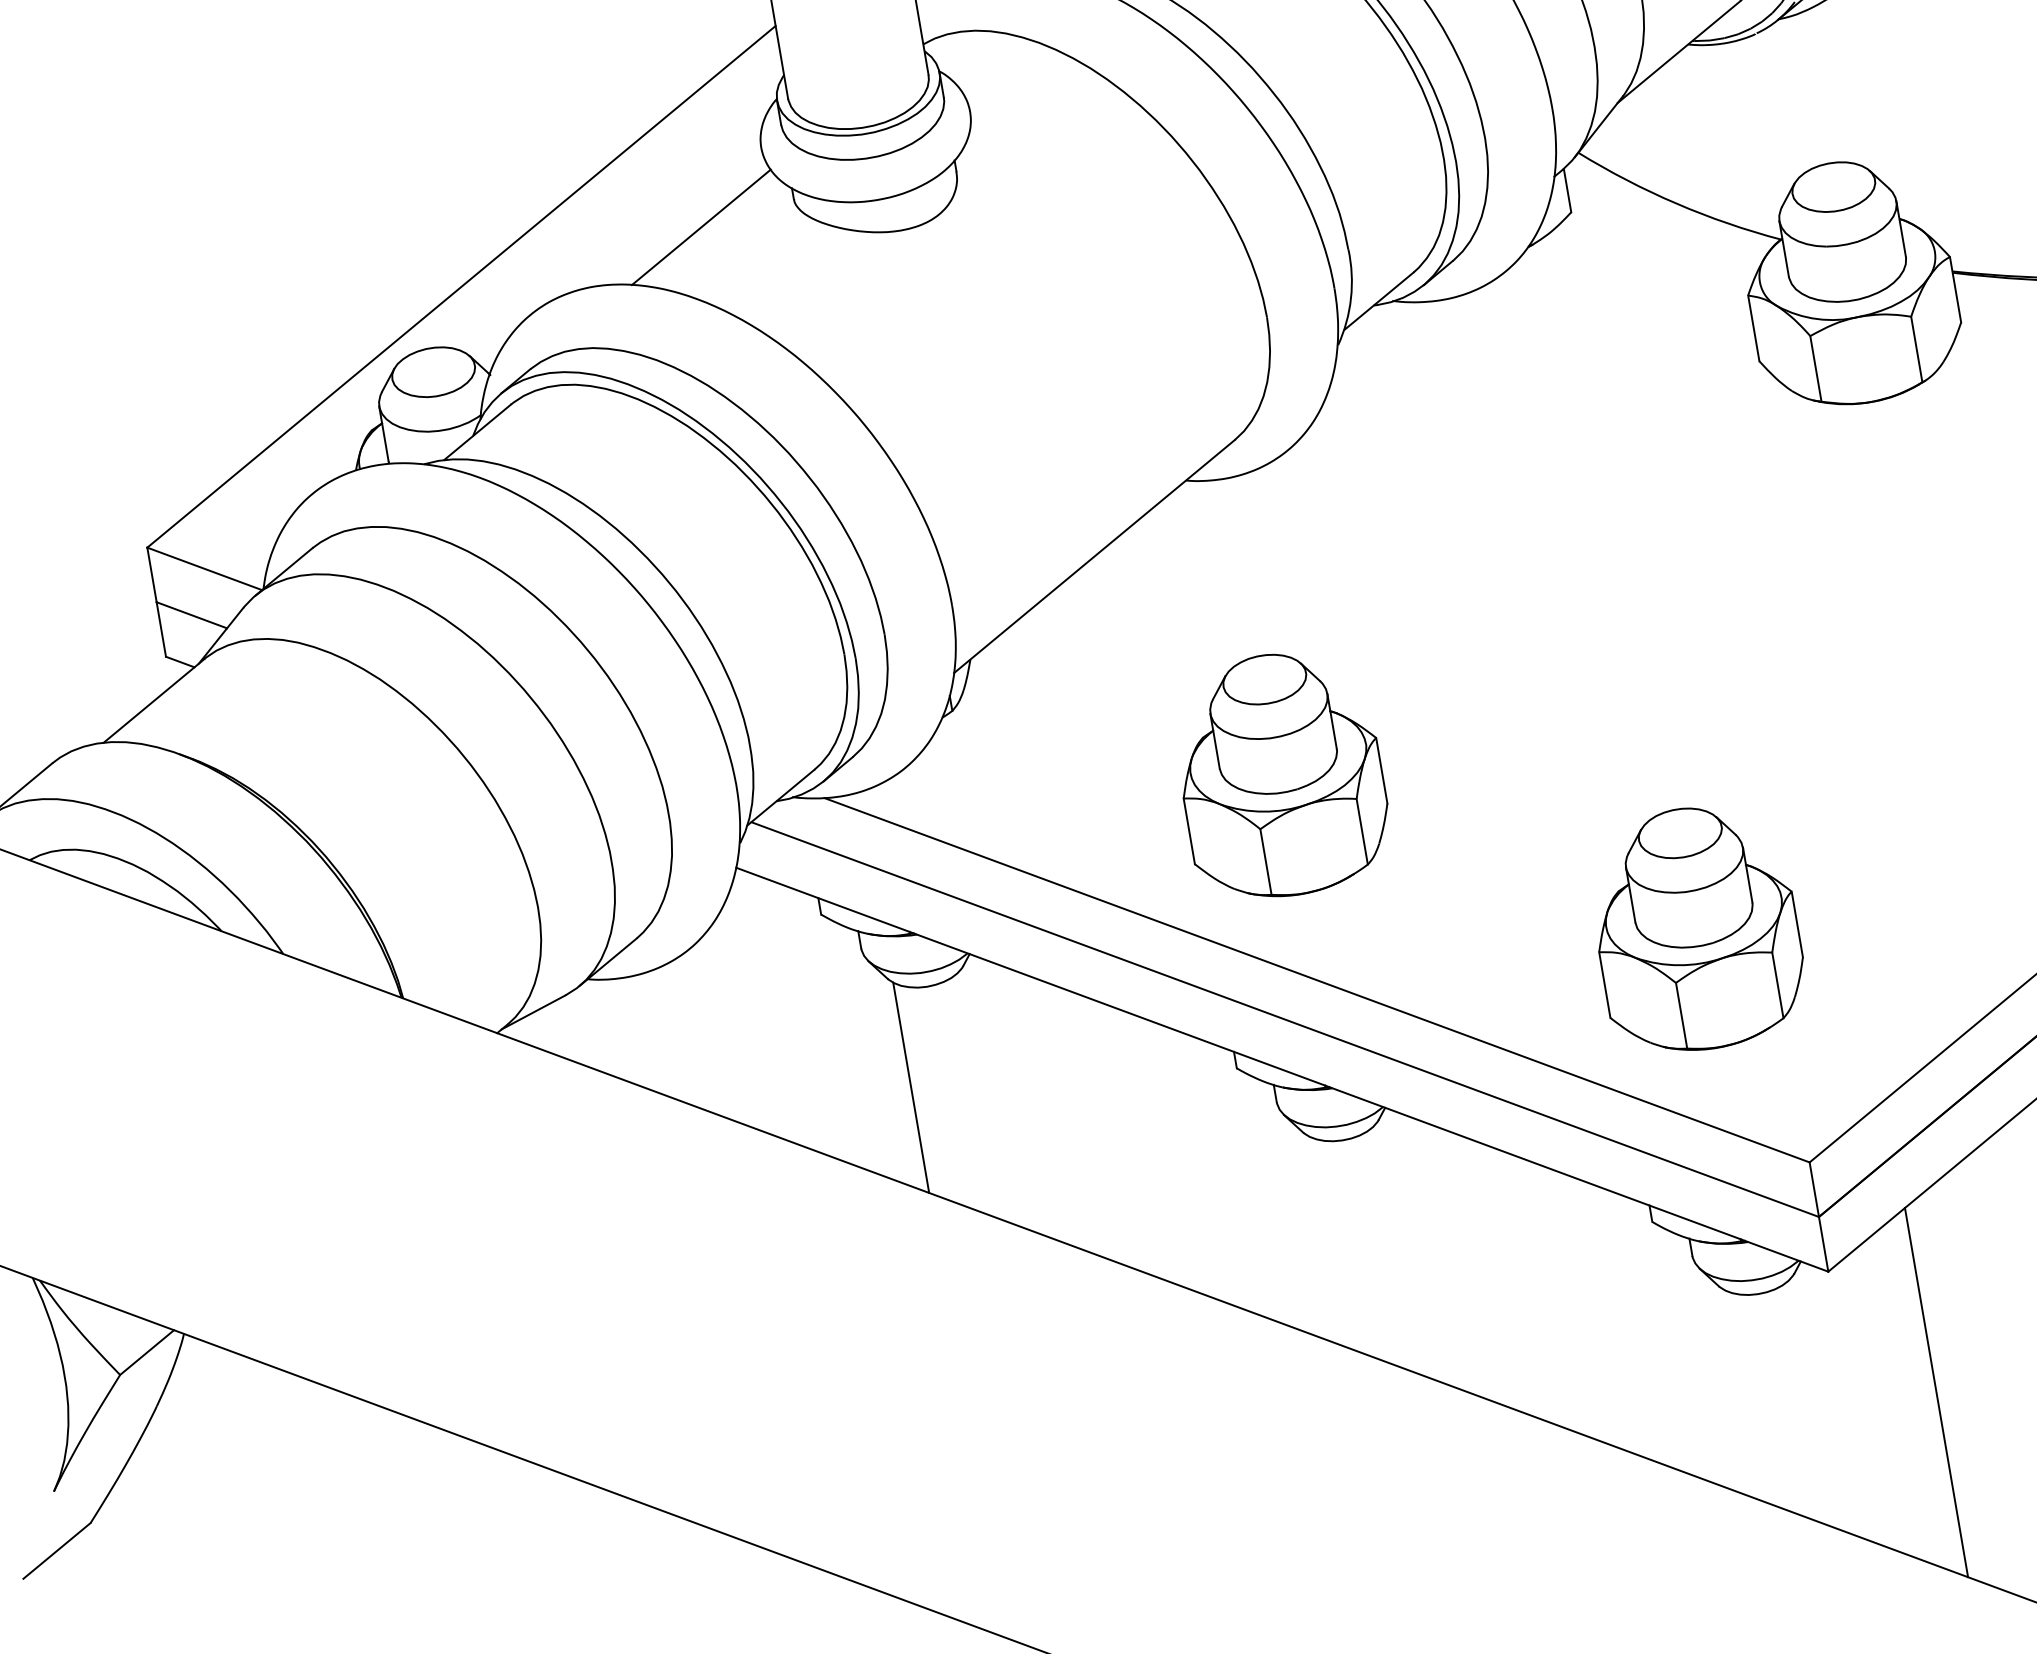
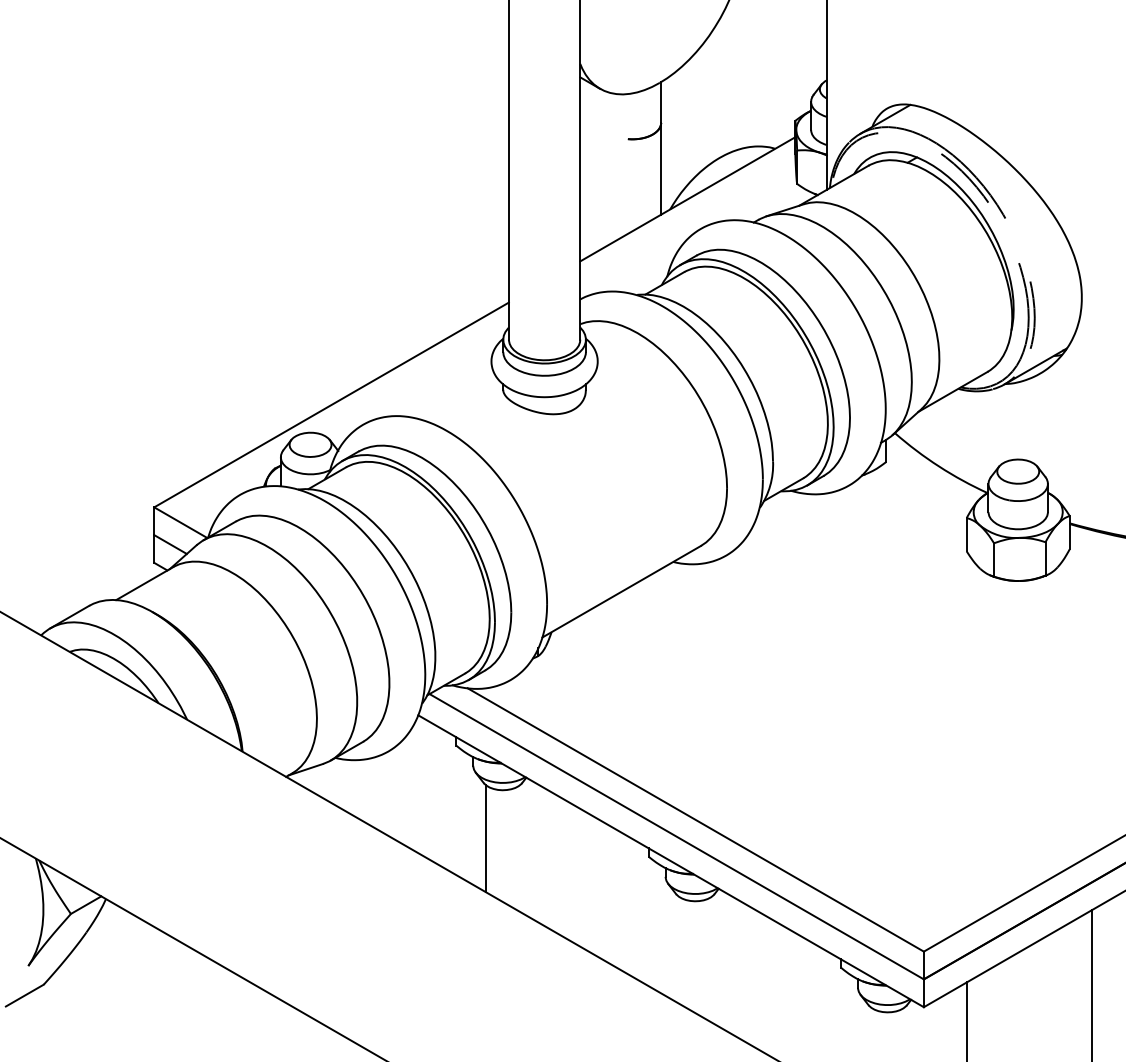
line: (699, 226) -> (454, 395), removed
part: (1281, 774) -> (695, 715), removed
part: (1696, 928) -> (887, 826), removed

